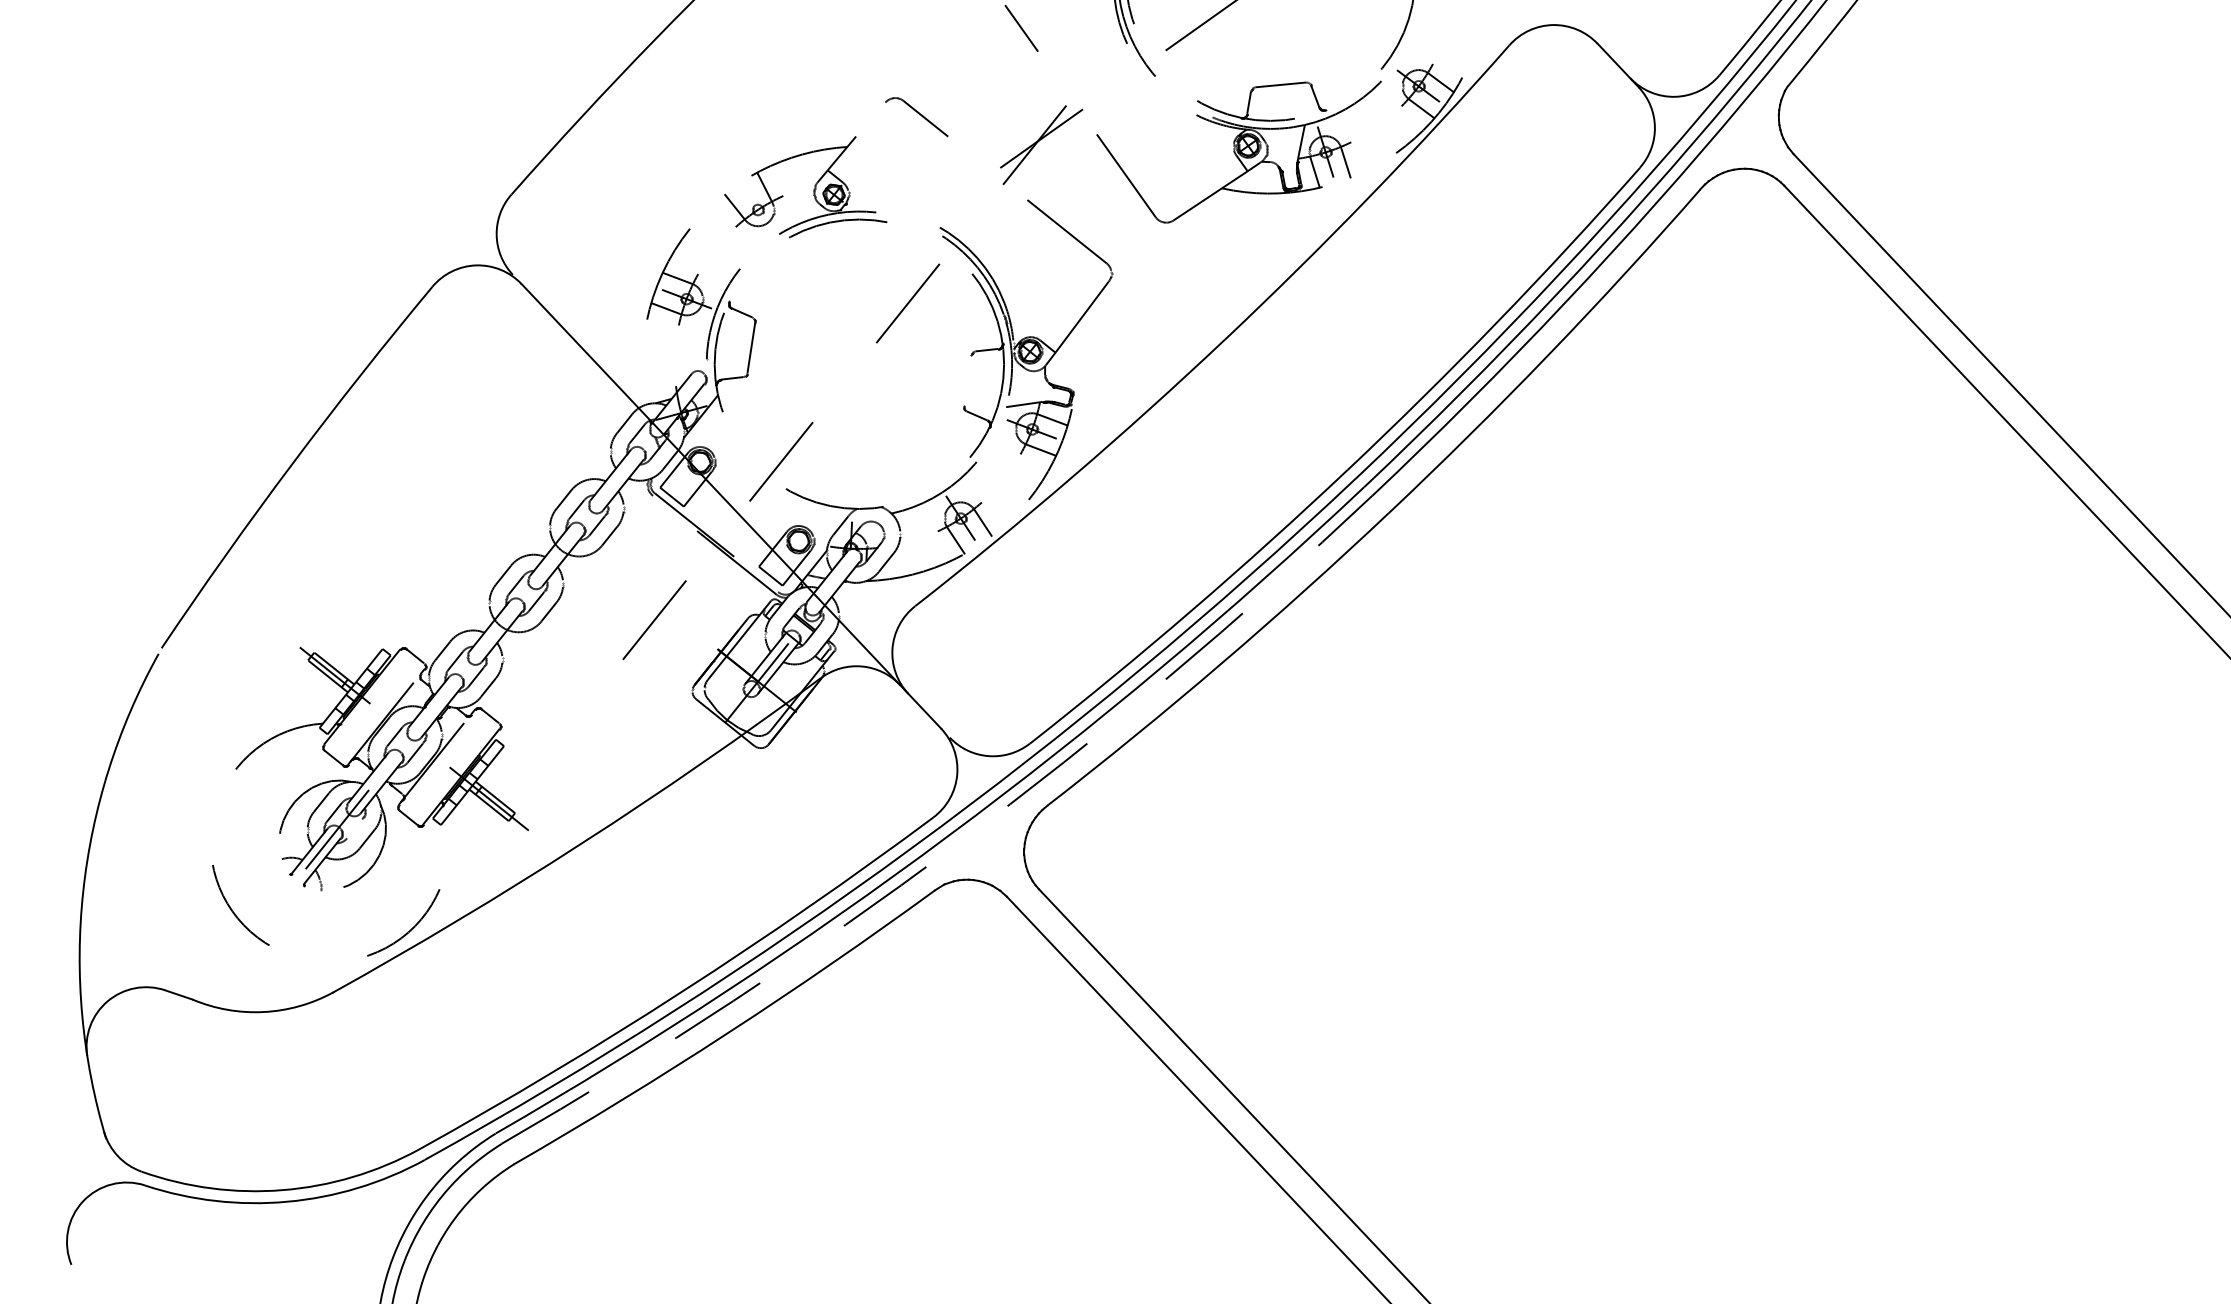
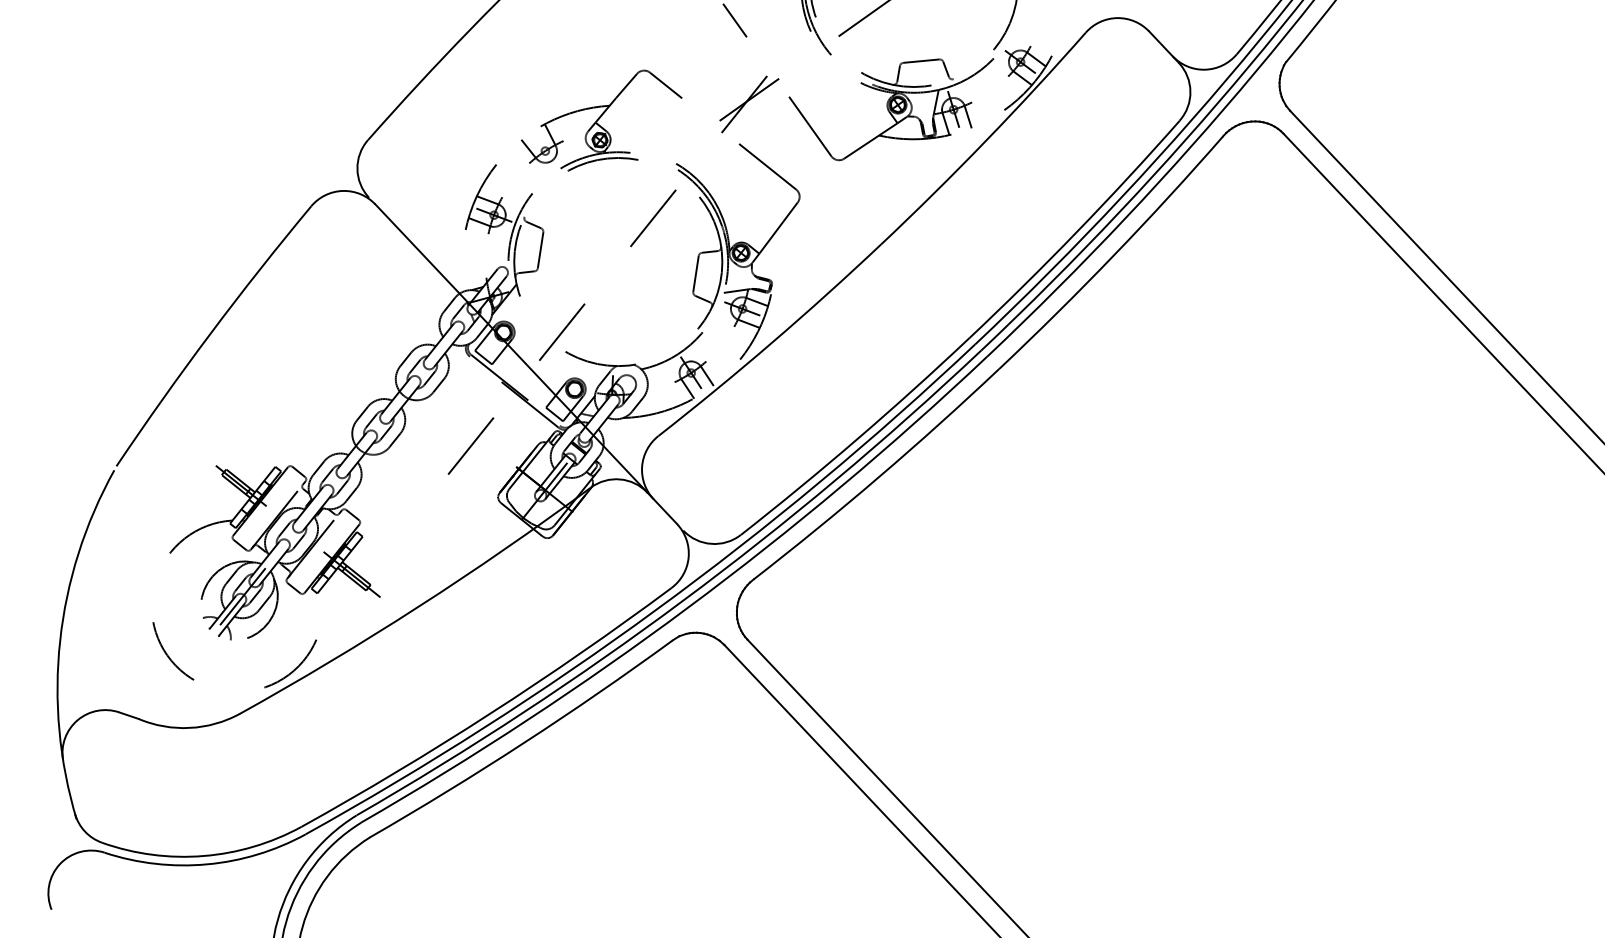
line: (870, 119) -> (626, 86), added
line: (967, 380) -> (696, 273), added
line: (354, 828) -> (255, 595), added
arc: (956, 845) -> (688, 608), dashed -> solid

